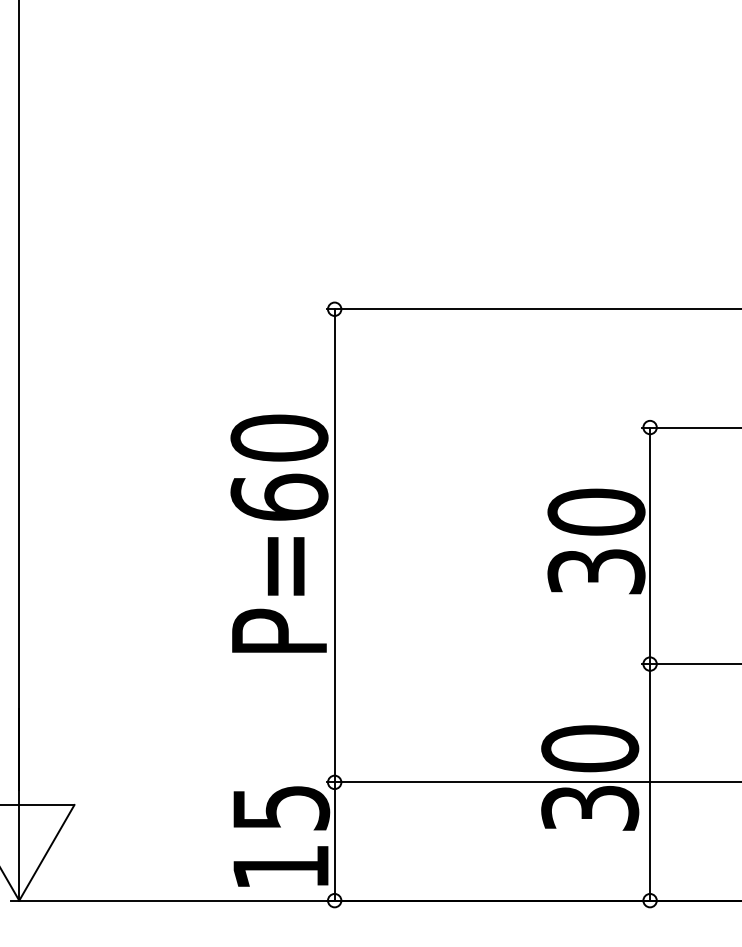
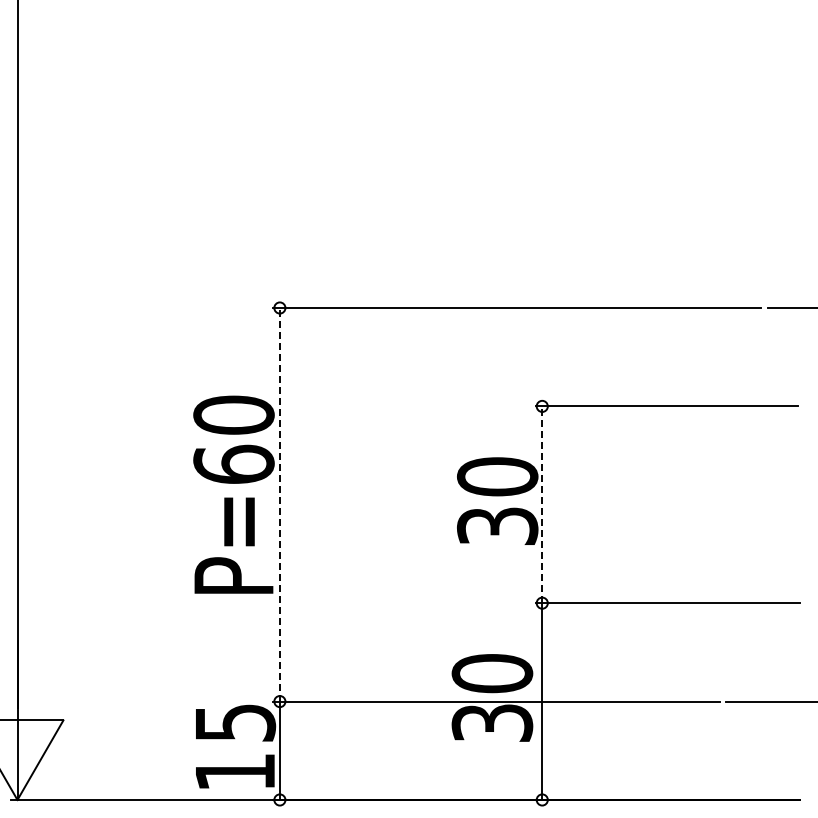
line: (334, 545) -> (279, 504), solid -> dashed
line: (650, 545) -> (542, 504), solid -> dashed

